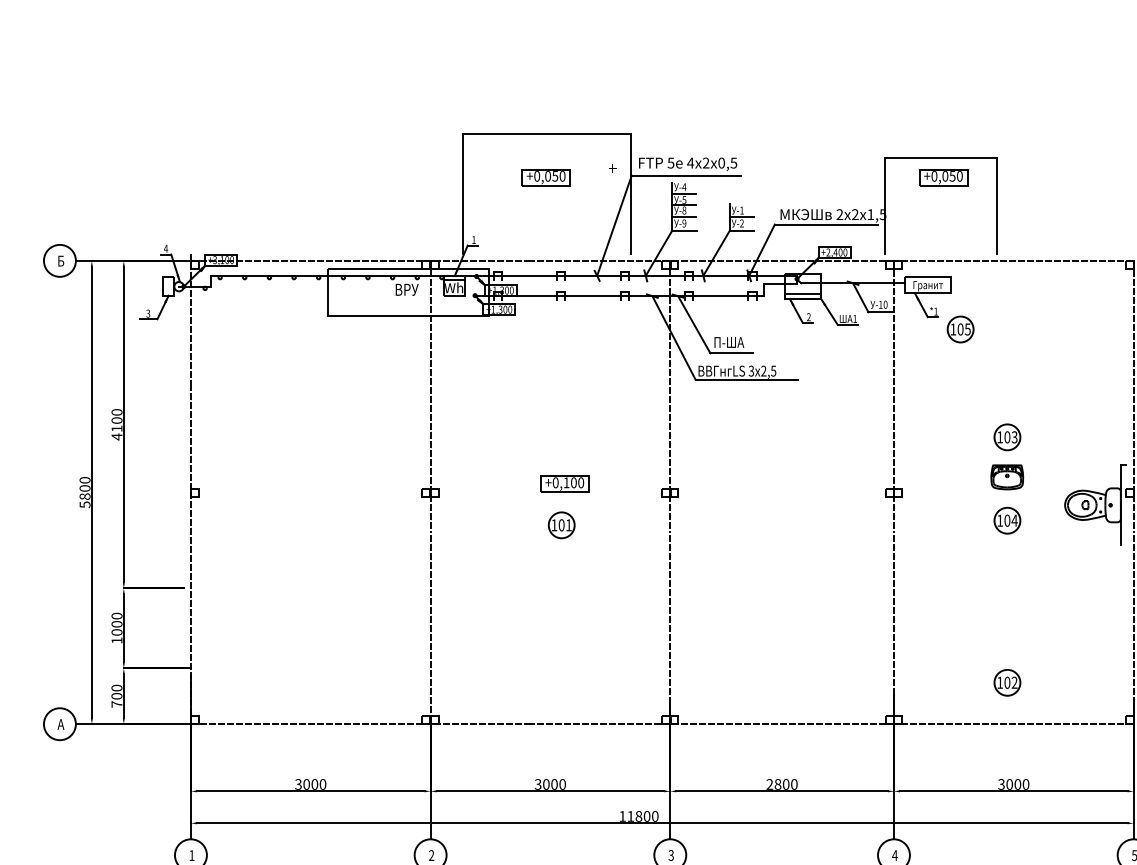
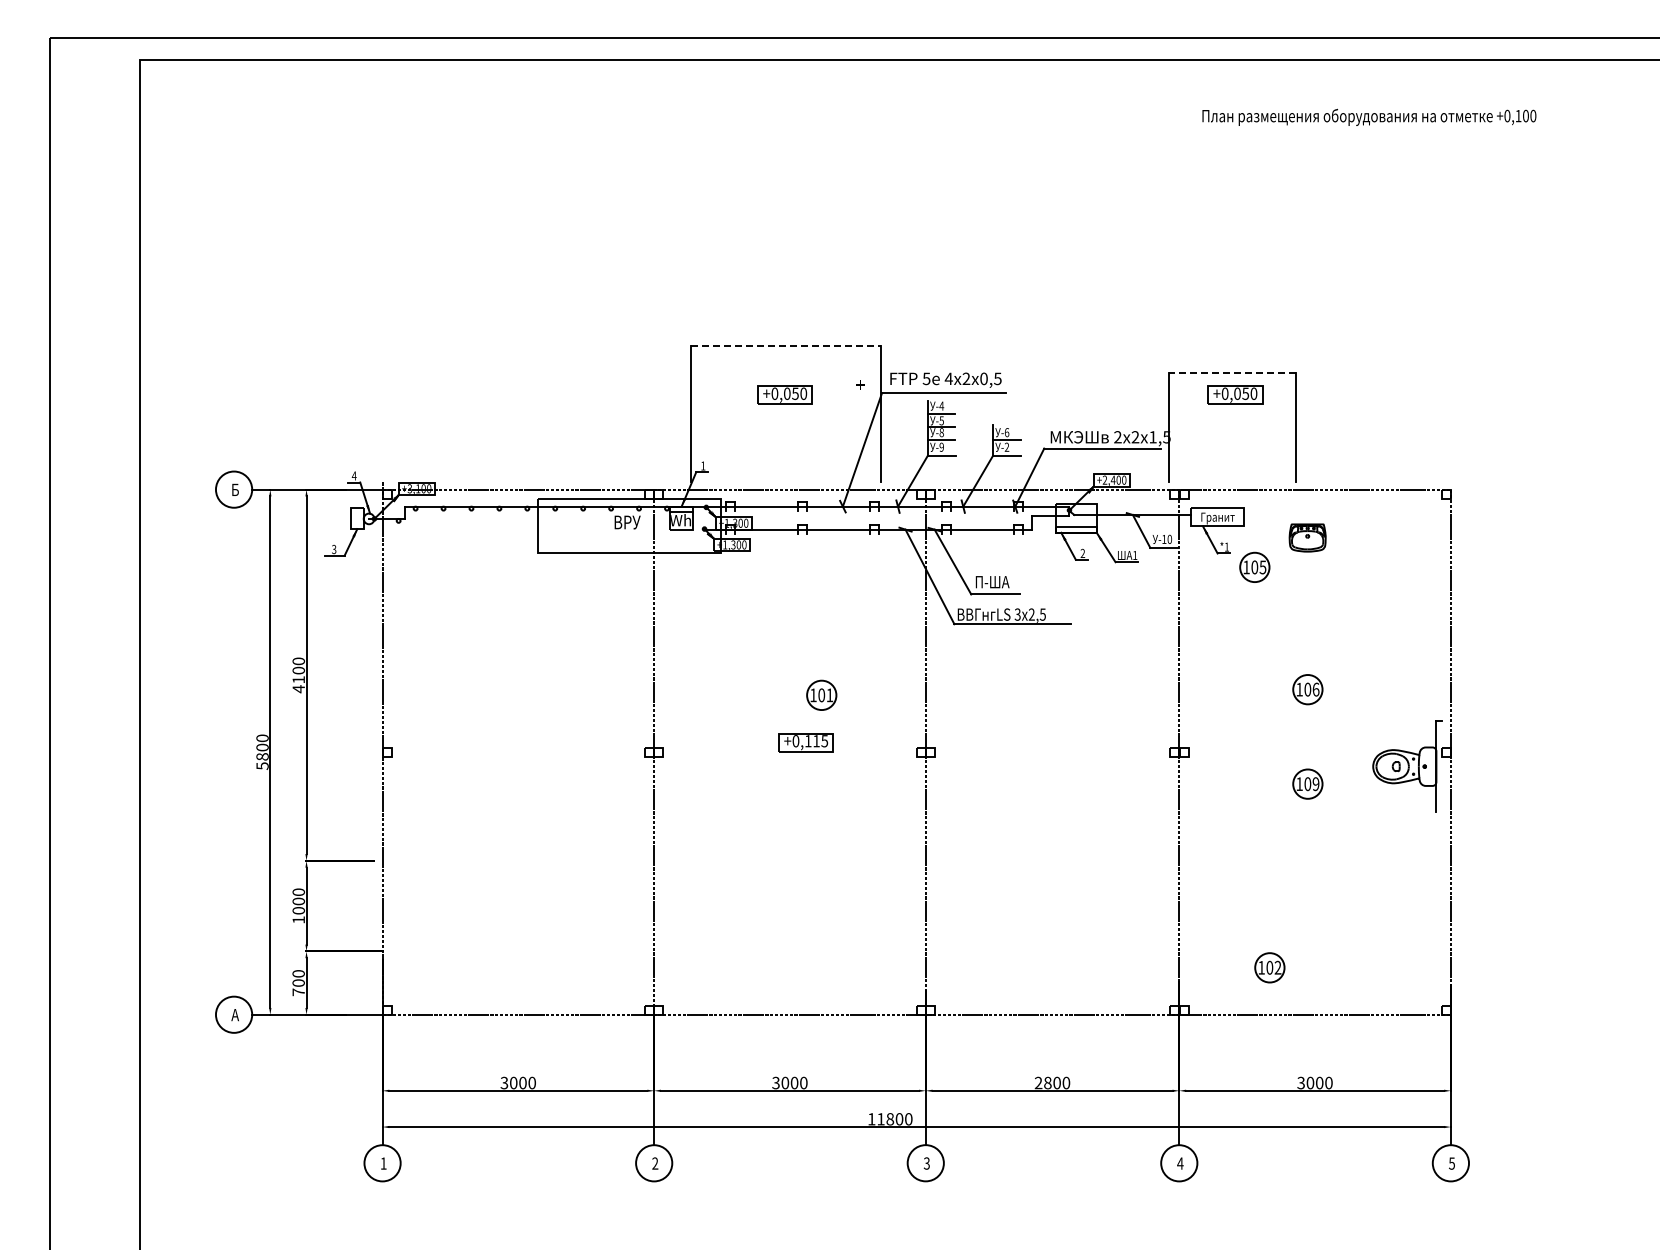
line: (547, 133) -> (786, 345), solid -> dashed
line: (940, 157) -> (1232, 372), solid -> dashed
text: (741, 210) -> (1006, 432), -1 -> -6
text: (1014, 437) -> (1315, 689), 103 -> 106
part: (1007, 476) -> (1307, 537), moved
text: (577, 483) -> (820, 741), +0,100 -> +0,115
text: (1014, 521) -> (1315, 784), 104 -> 109
part: (561, 524) -> (821, 694), moved
part: (1007, 682) -> (1269, 967), moved

